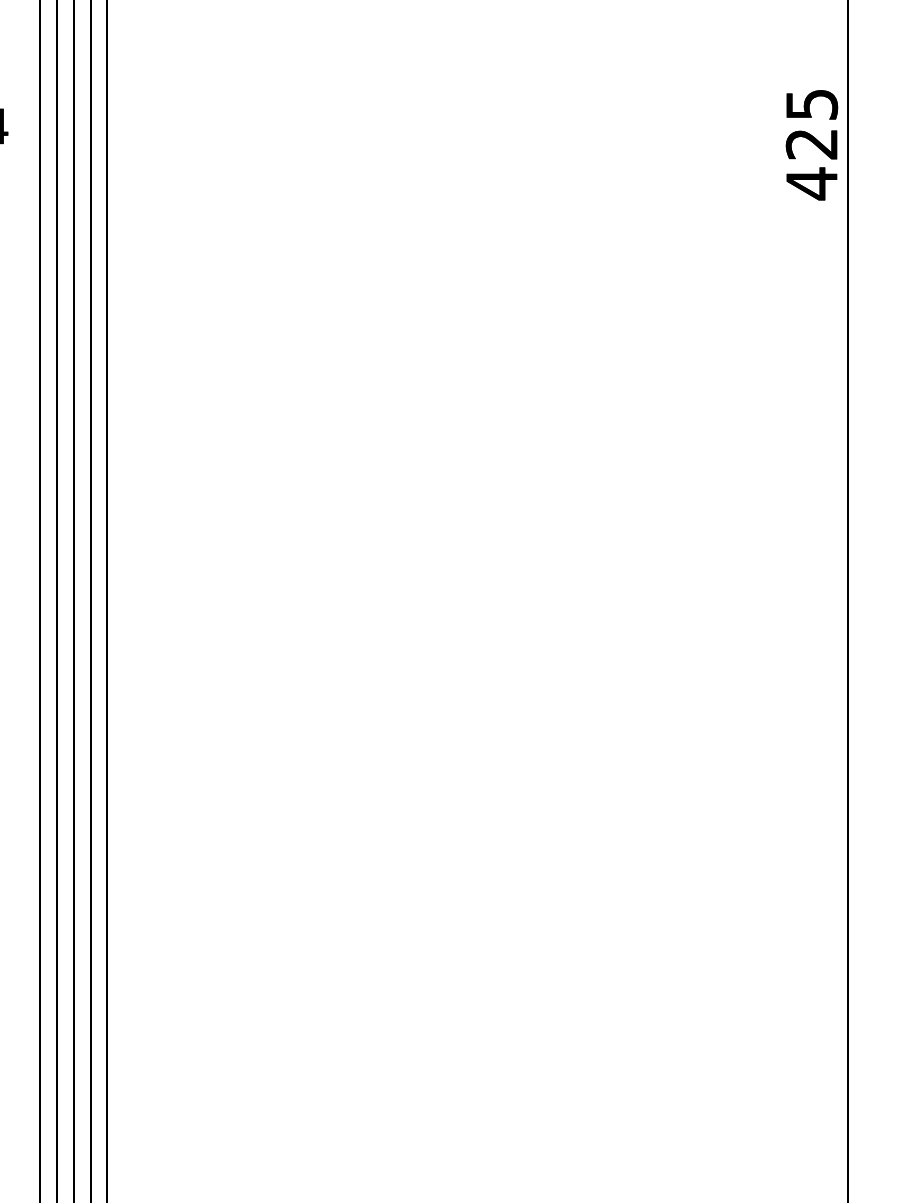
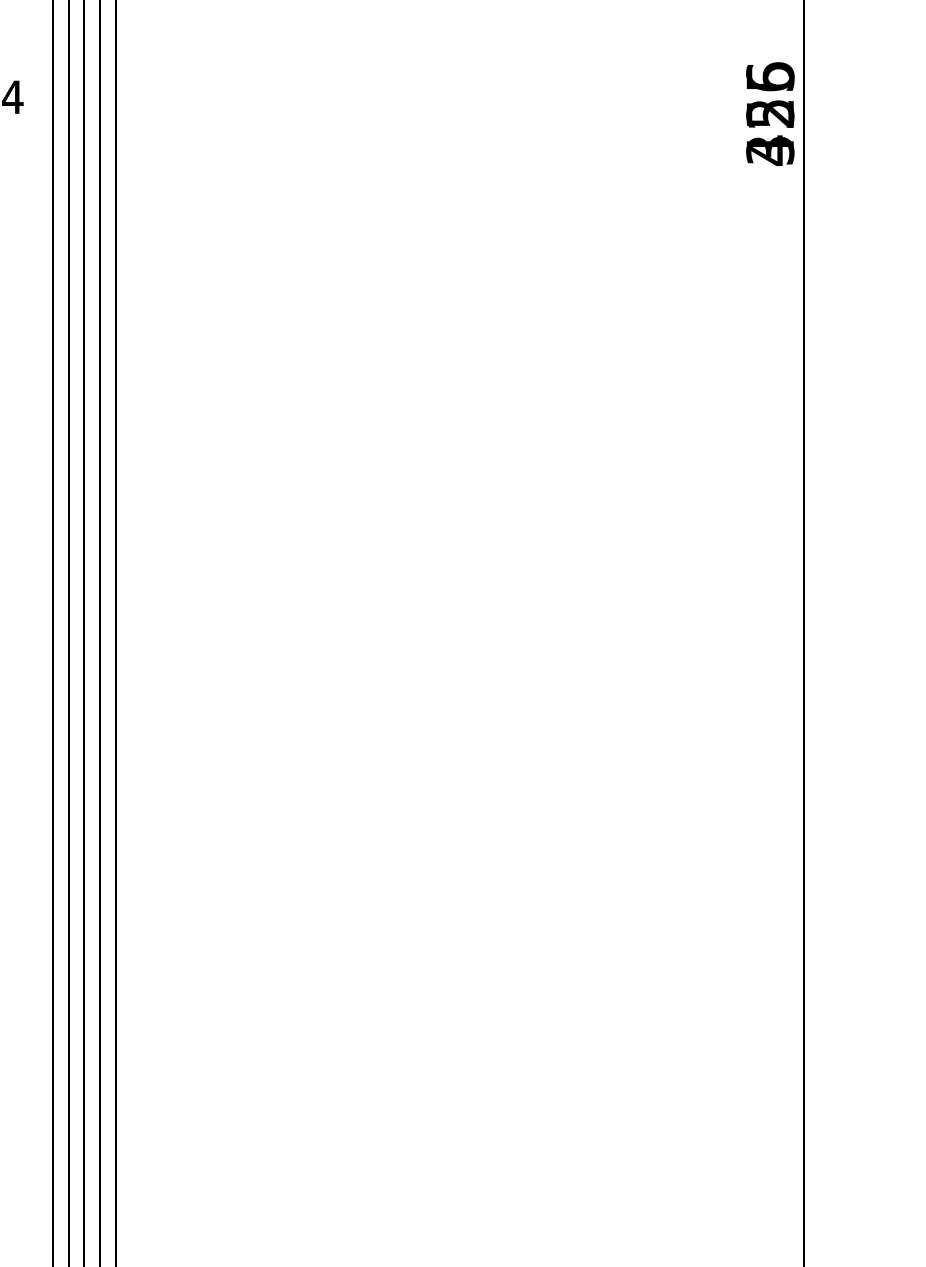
text: (812, 143) -> (770, 113), 425 -> 356

